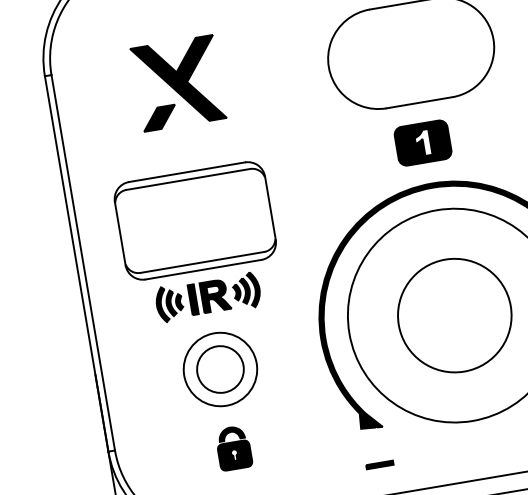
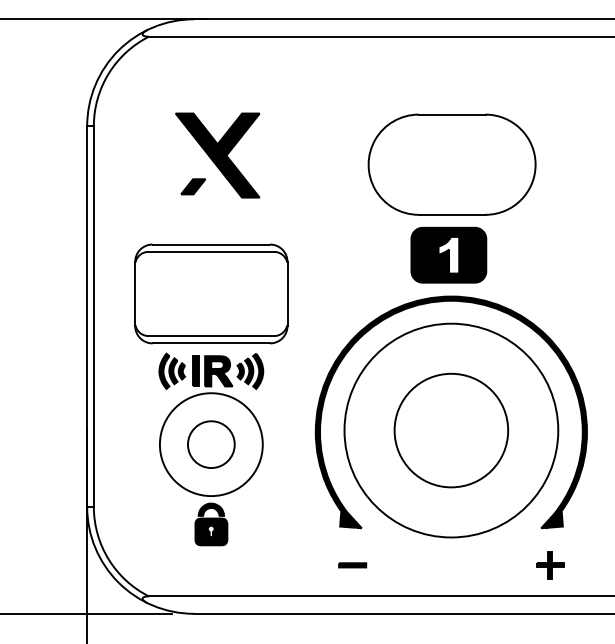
part: (159, 117) -> (193, 186), size x0.7
part: (422, 142) -> (448, 254), size x1.4
circle: (220, 369) -> (211, 444), size x1.4

